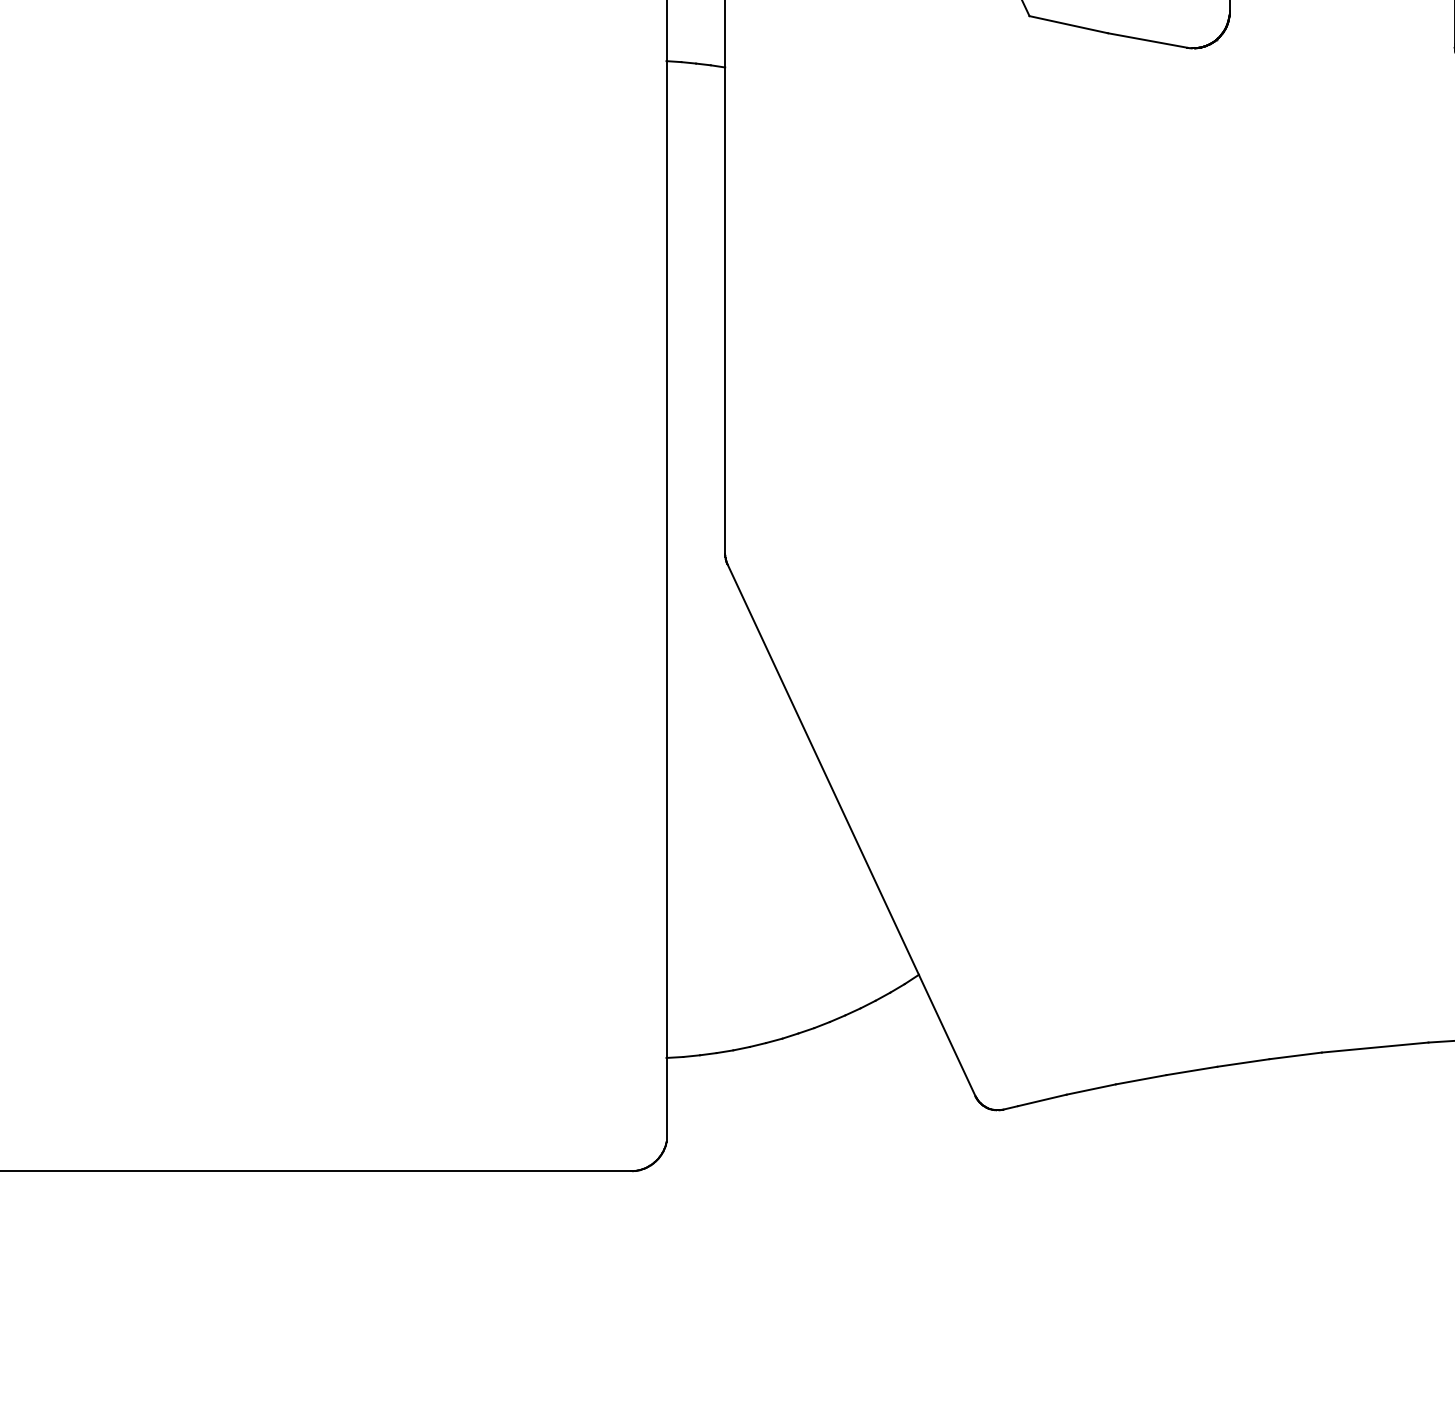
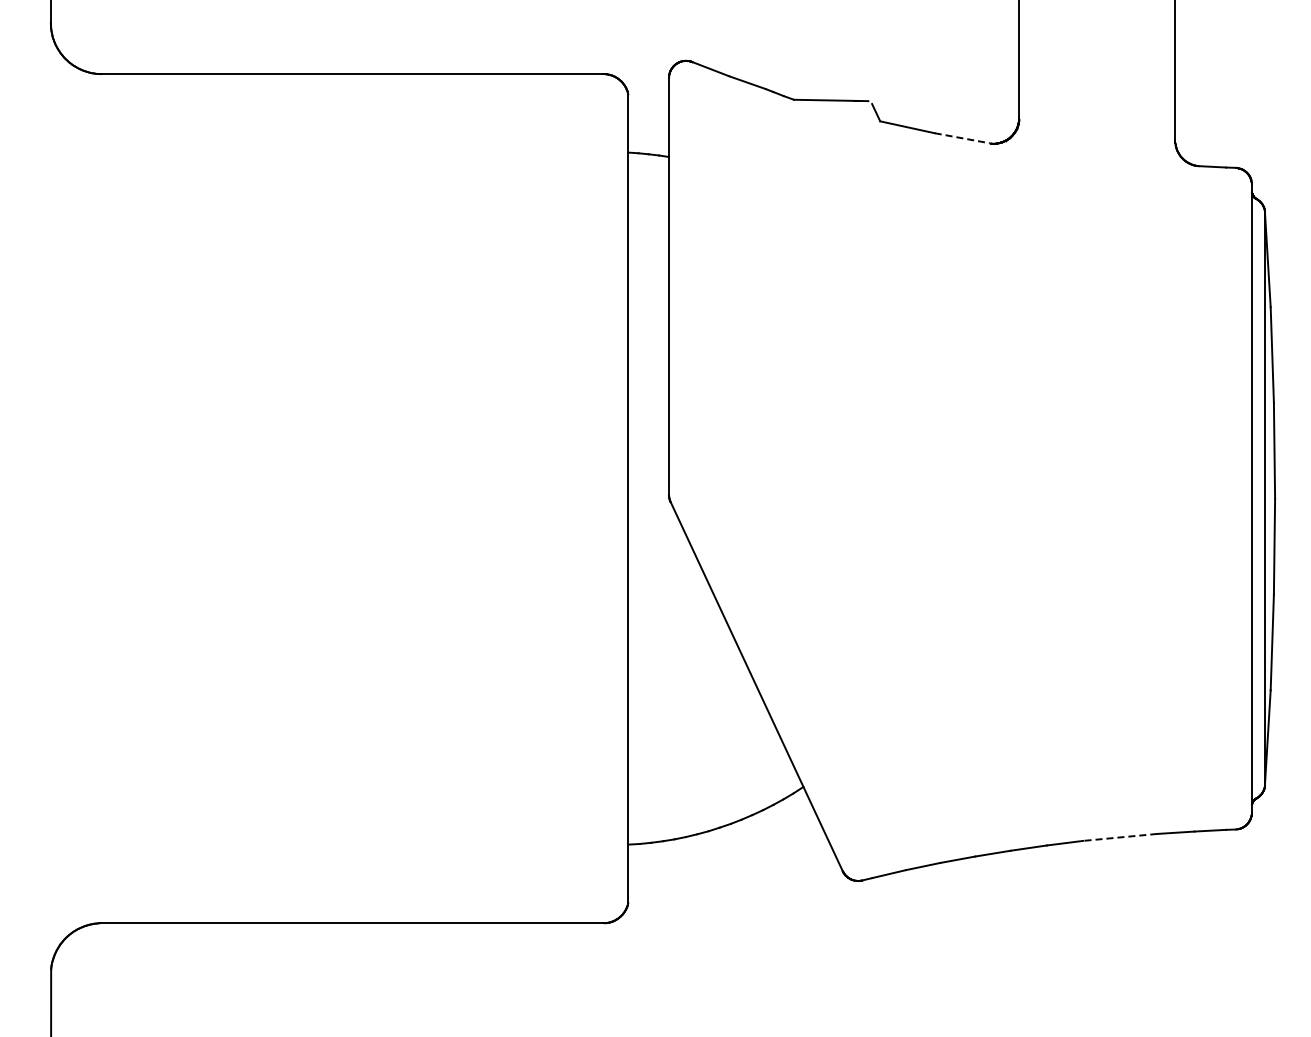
line: (1147, 40) -> (962, 138), solid -> dashed
line: (1374, 1047) -> (1119, 837), solid -> dashed

